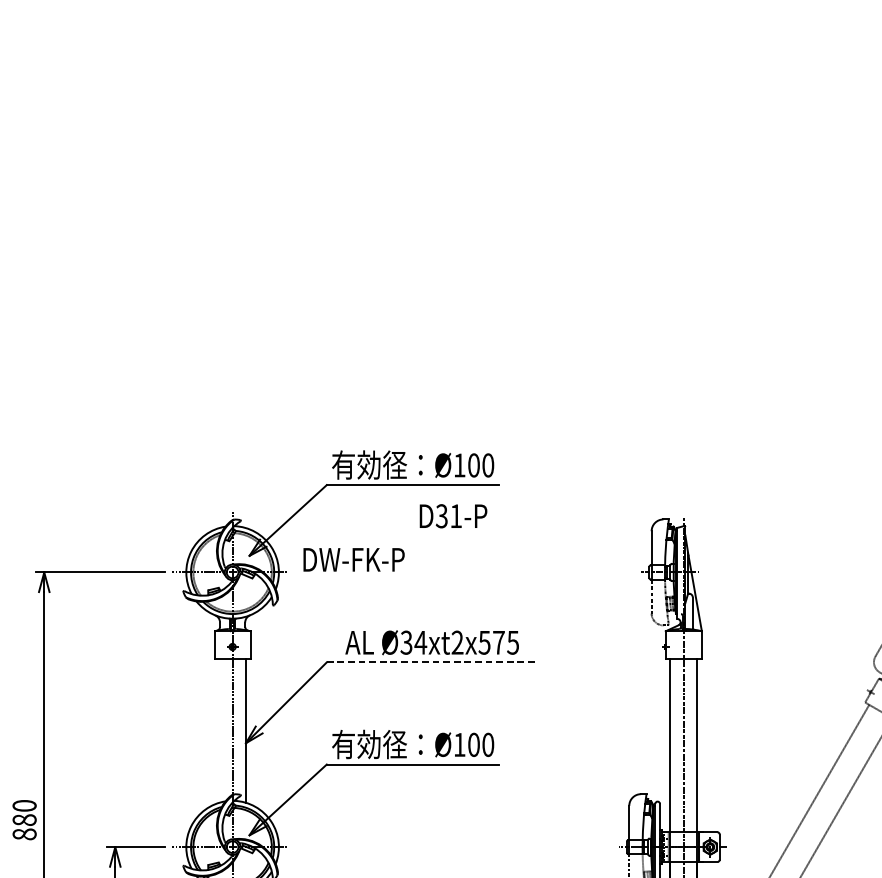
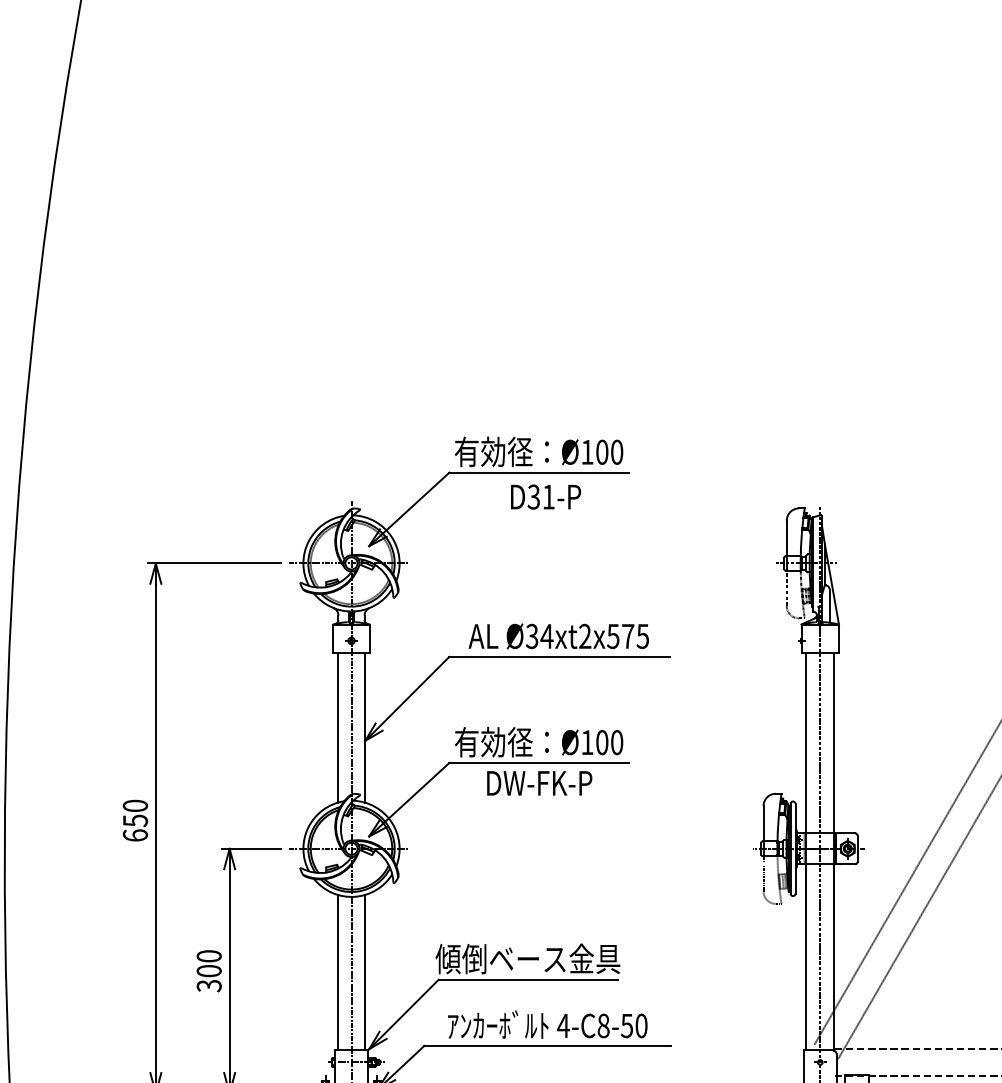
text: (453, 515) -> (545, 496), moved
text: (353, 559) -> (539, 783), moved
line: (432, 662) -> (559, 656), dashed -> solid
line: (219, 730) -> (337, 727), added
text: (23, 826) -> (134, 827), 880 -> 650

